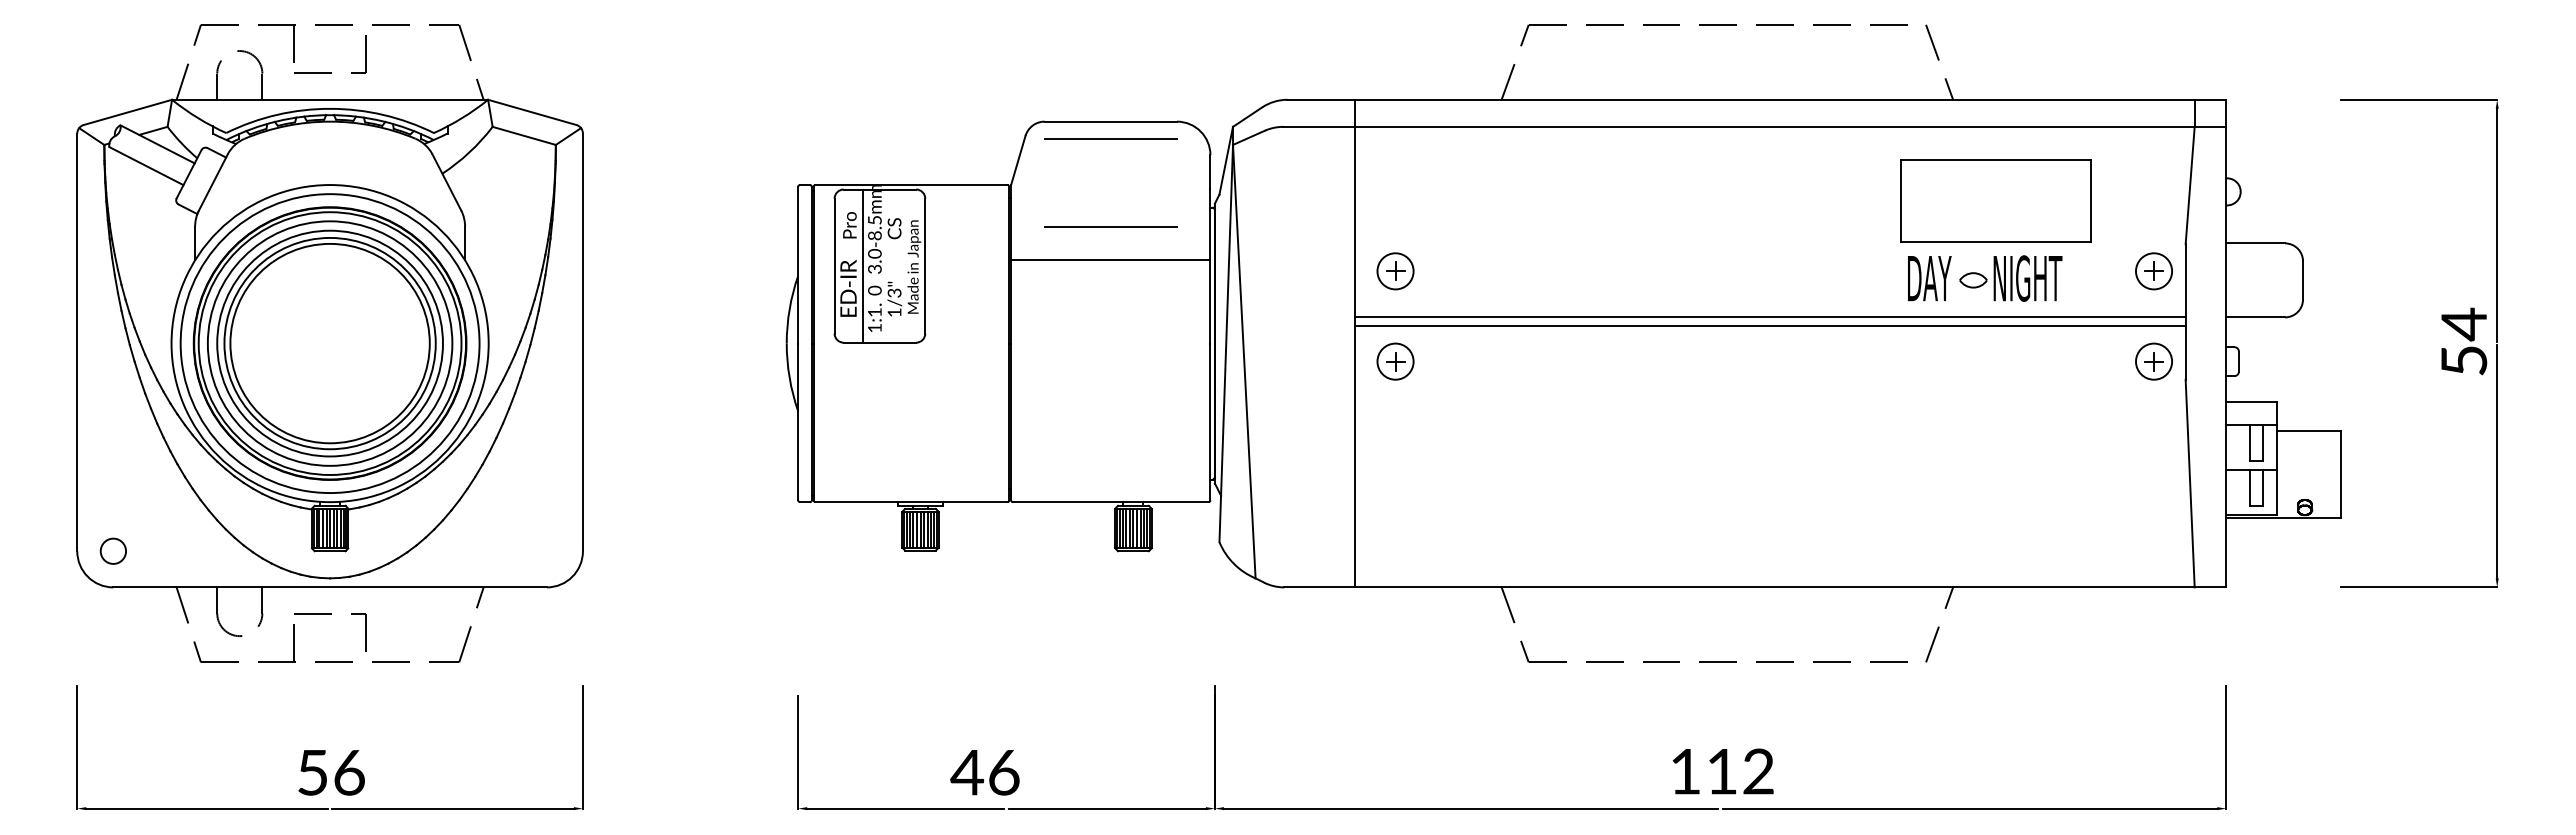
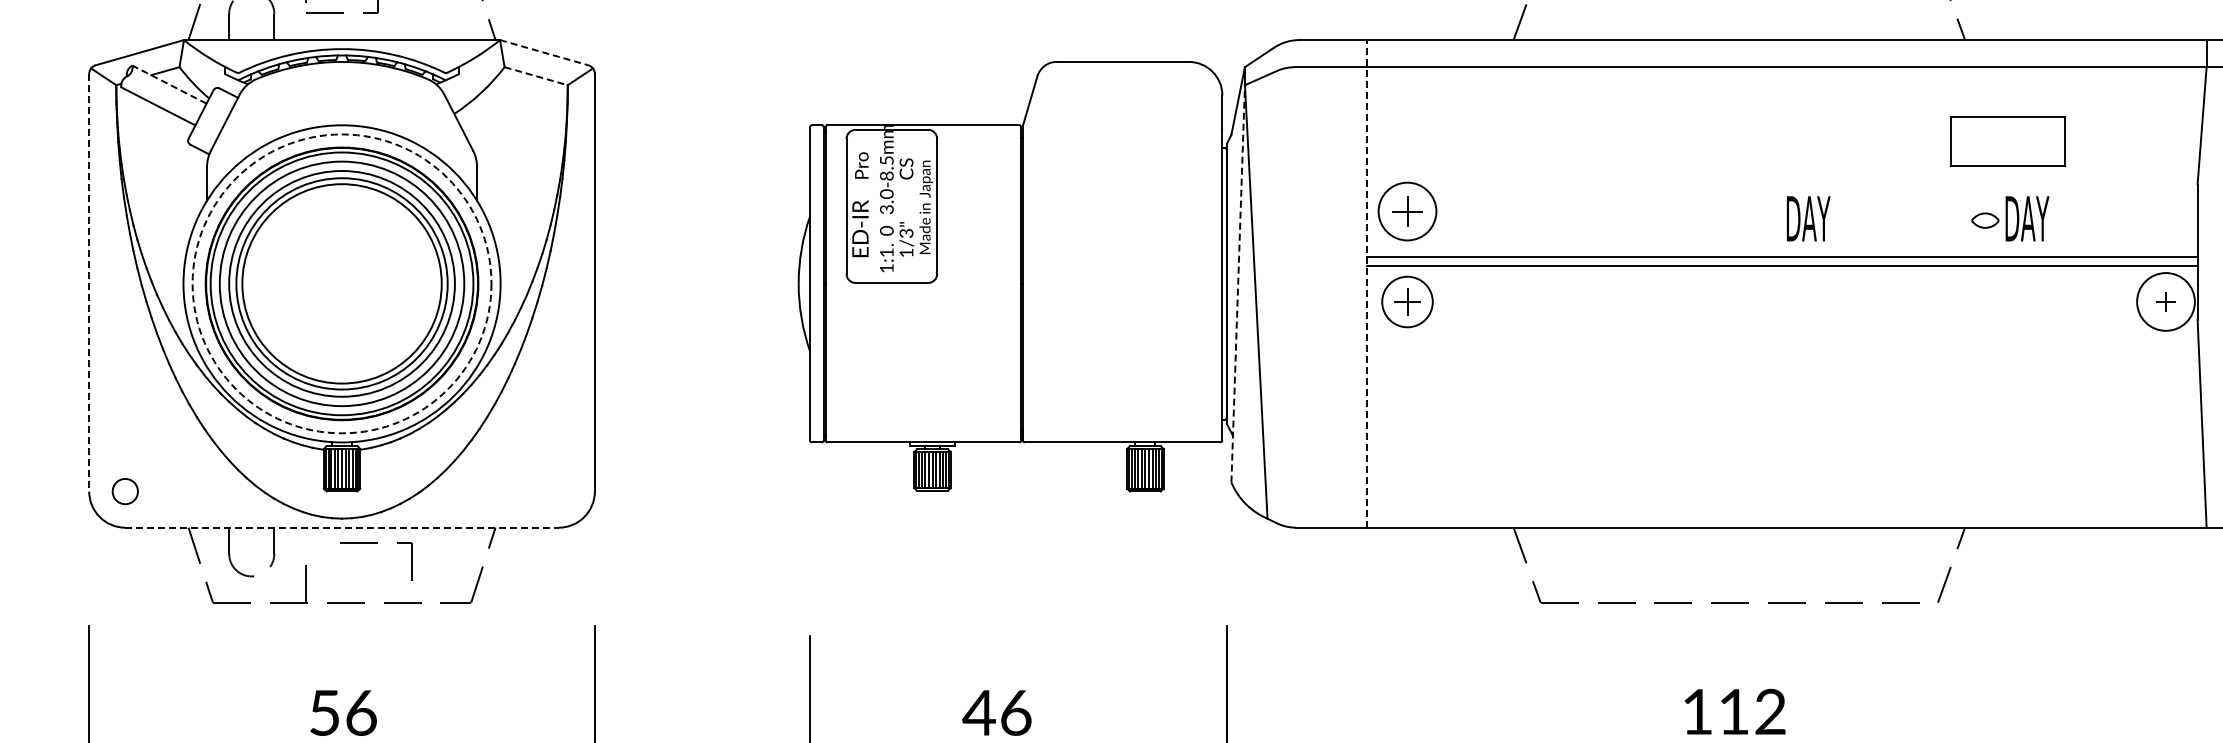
line: (532, 112) -> (544, 52), solid -> dashed
line: (524, 135) -> (536, 75), solid -> dashed
line: (1110, 138) -> (1122, 78), removed
line: (157, 144) -> (169, 84), solid -> dashed
part: (1995, 200) -> (2007, 140), size x0.6
line: (1110, 226) -> (1122, 166), removed
line: (1110, 260) -> (1122, 200), removed
line: (862, 265) -> (874, 205), removed
part: (1395, 271) -> (1407, 211), size x1.6
part: (2153, 271) -> (2165, 211), removed
text: (1929, 278) -> (1808, 218), moved
text: (2028, 278) -> (2040, 218), NIGHT -> DAY
line: (77, 342) -> (89, 282), solid -> dashed
circle: (329, 343) -> (341, 283), solid -> dashed
line: (1226, 343) -> (1238, 283), solid -> dashed
line: (1354, 343) -> (1366, 283), solid -> dashed
part: (1395, 361) -> (1407, 301), size x1.4
circle: (2154, 361) -> (2166, 301), size x1.6
line: (330, 587) -> (342, 527), solid -> dashed
part: (330, 614) -> (376, 542), moved

